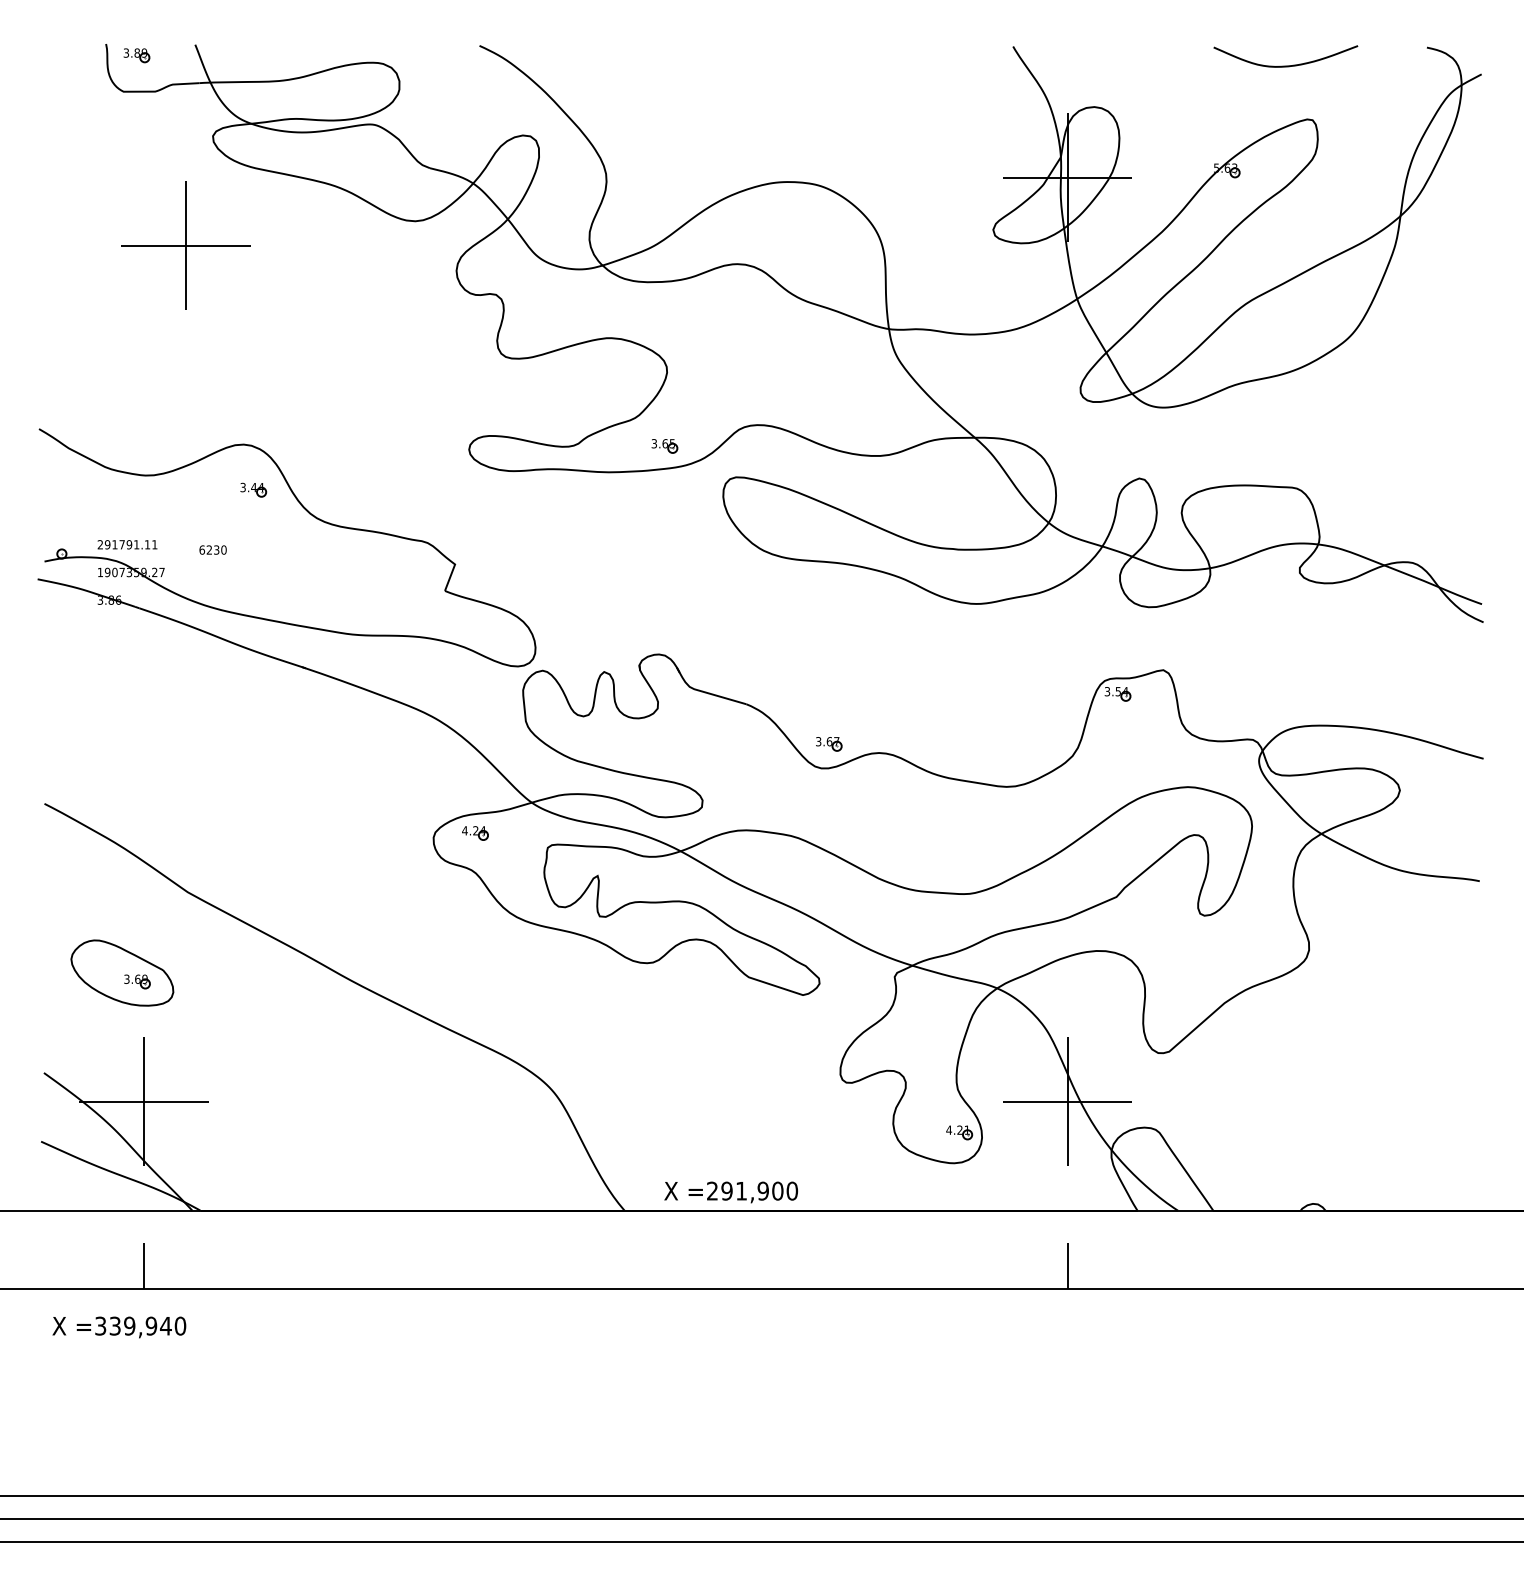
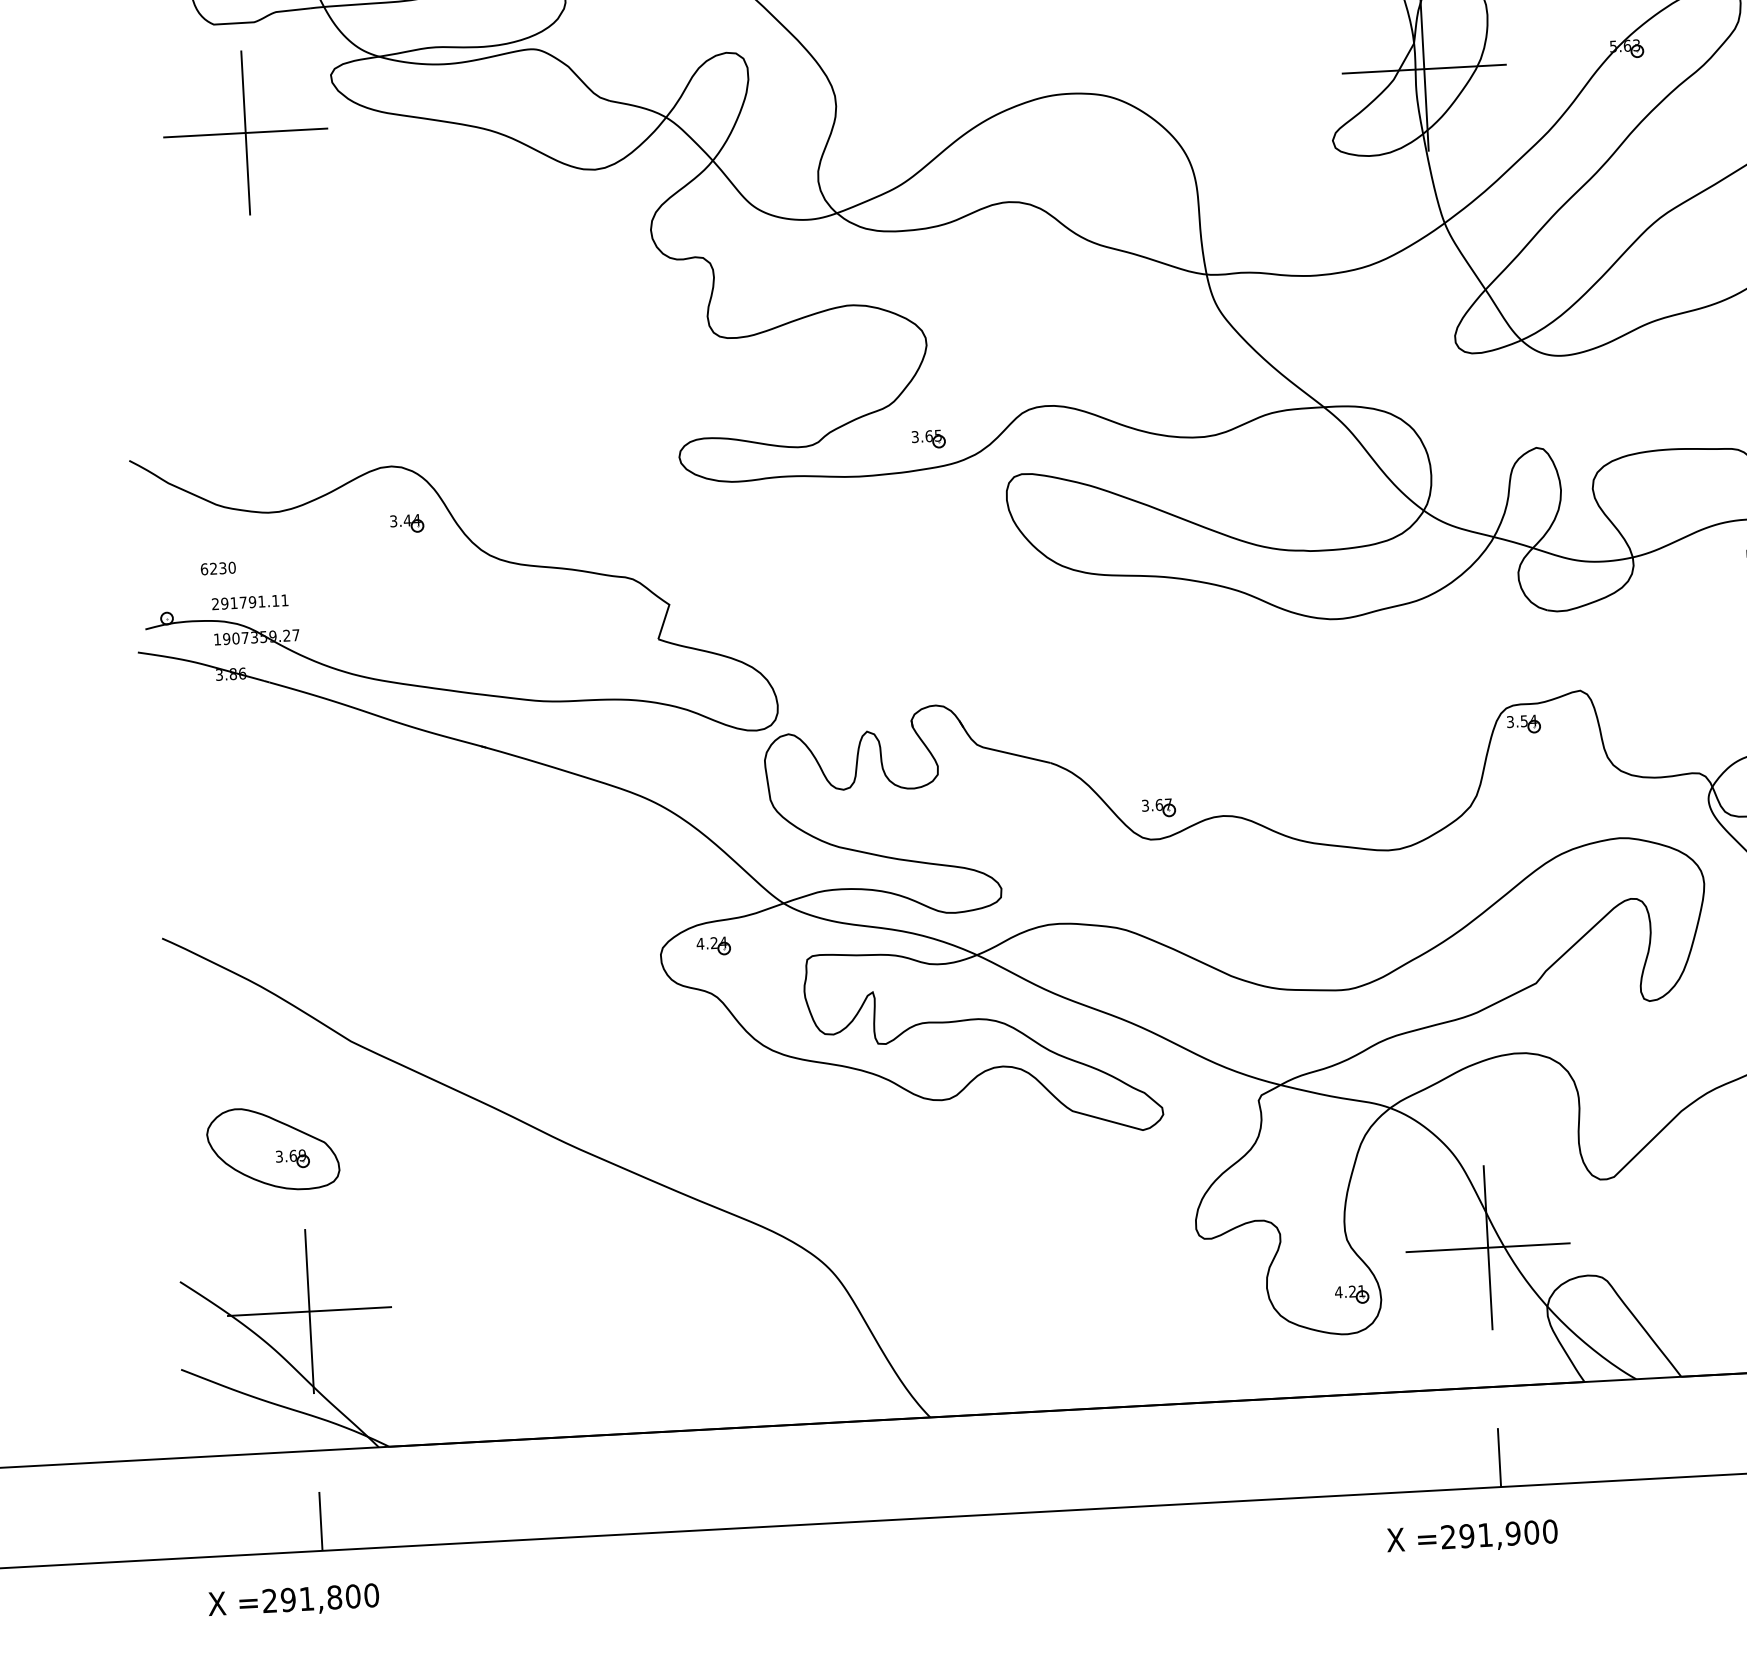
part: (185, 245) -> (245, 132), moved
text: (212, 549) -> (217, 567), moved
text: (730, 1192) -> (1471, 1537), moved
text: (133, 1325) -> (311, 1597), =339,940 -> =291,800

